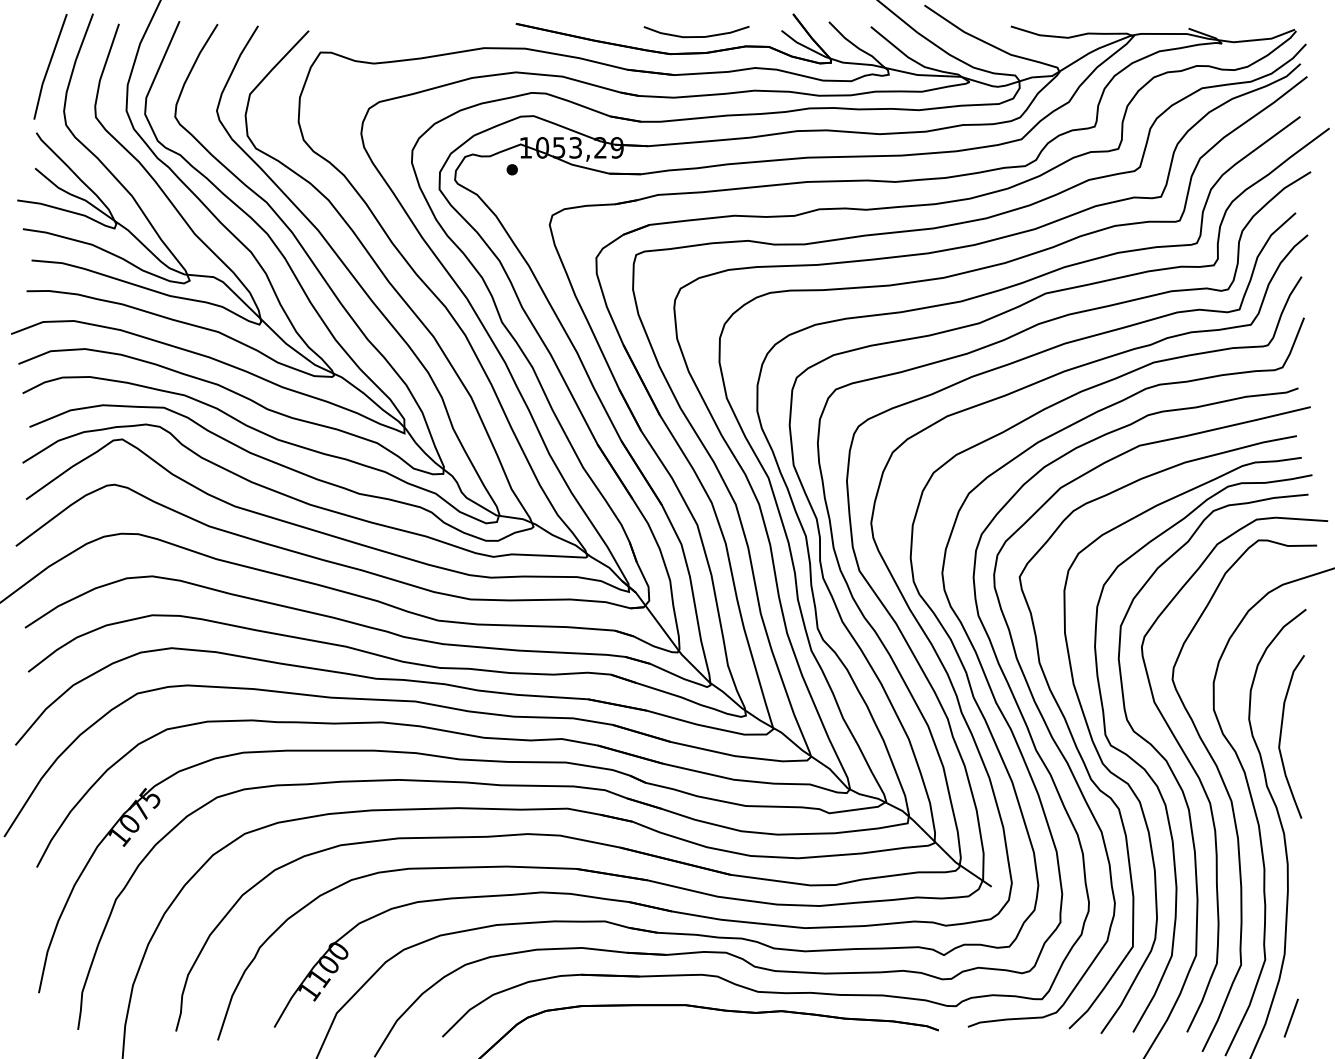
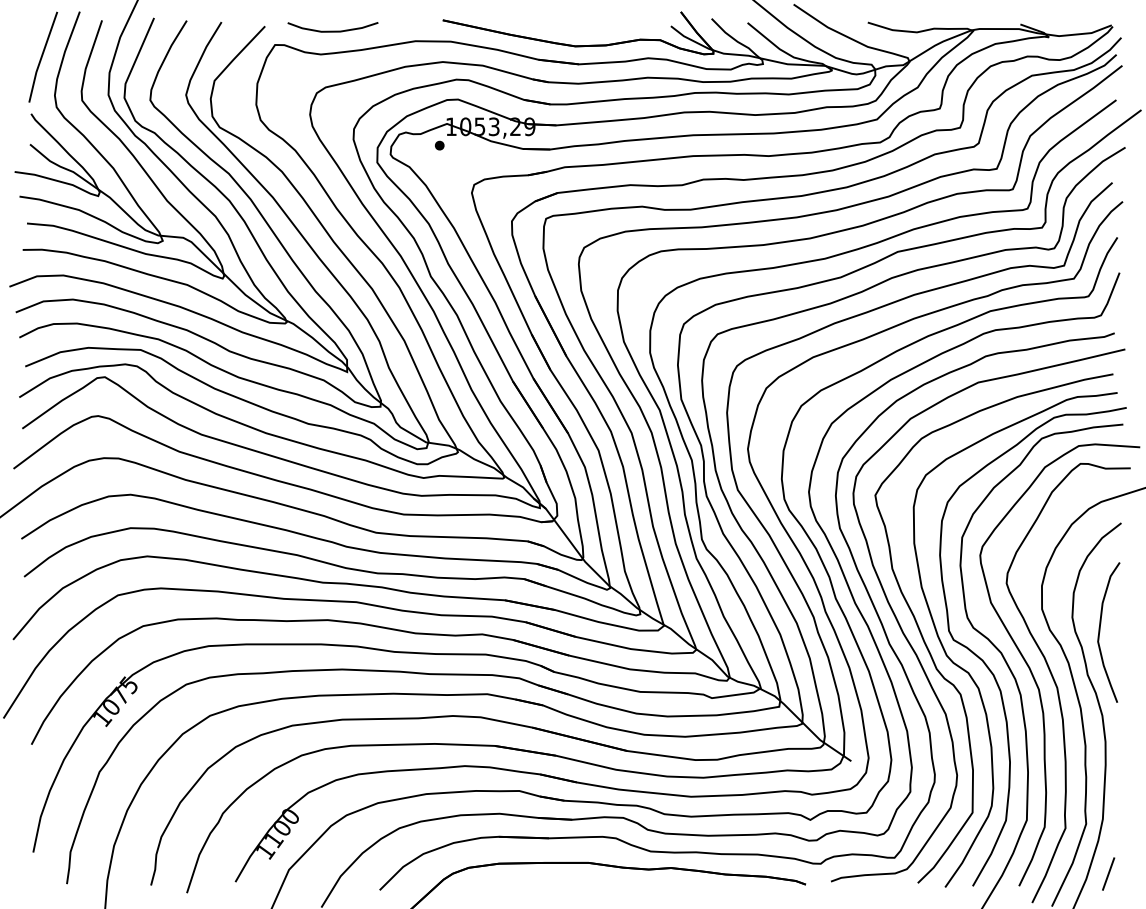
part: (696, 32) -> (332, 27), moved

